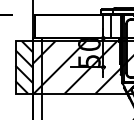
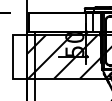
hatch: (23, 67) -> (19, 56), removed

